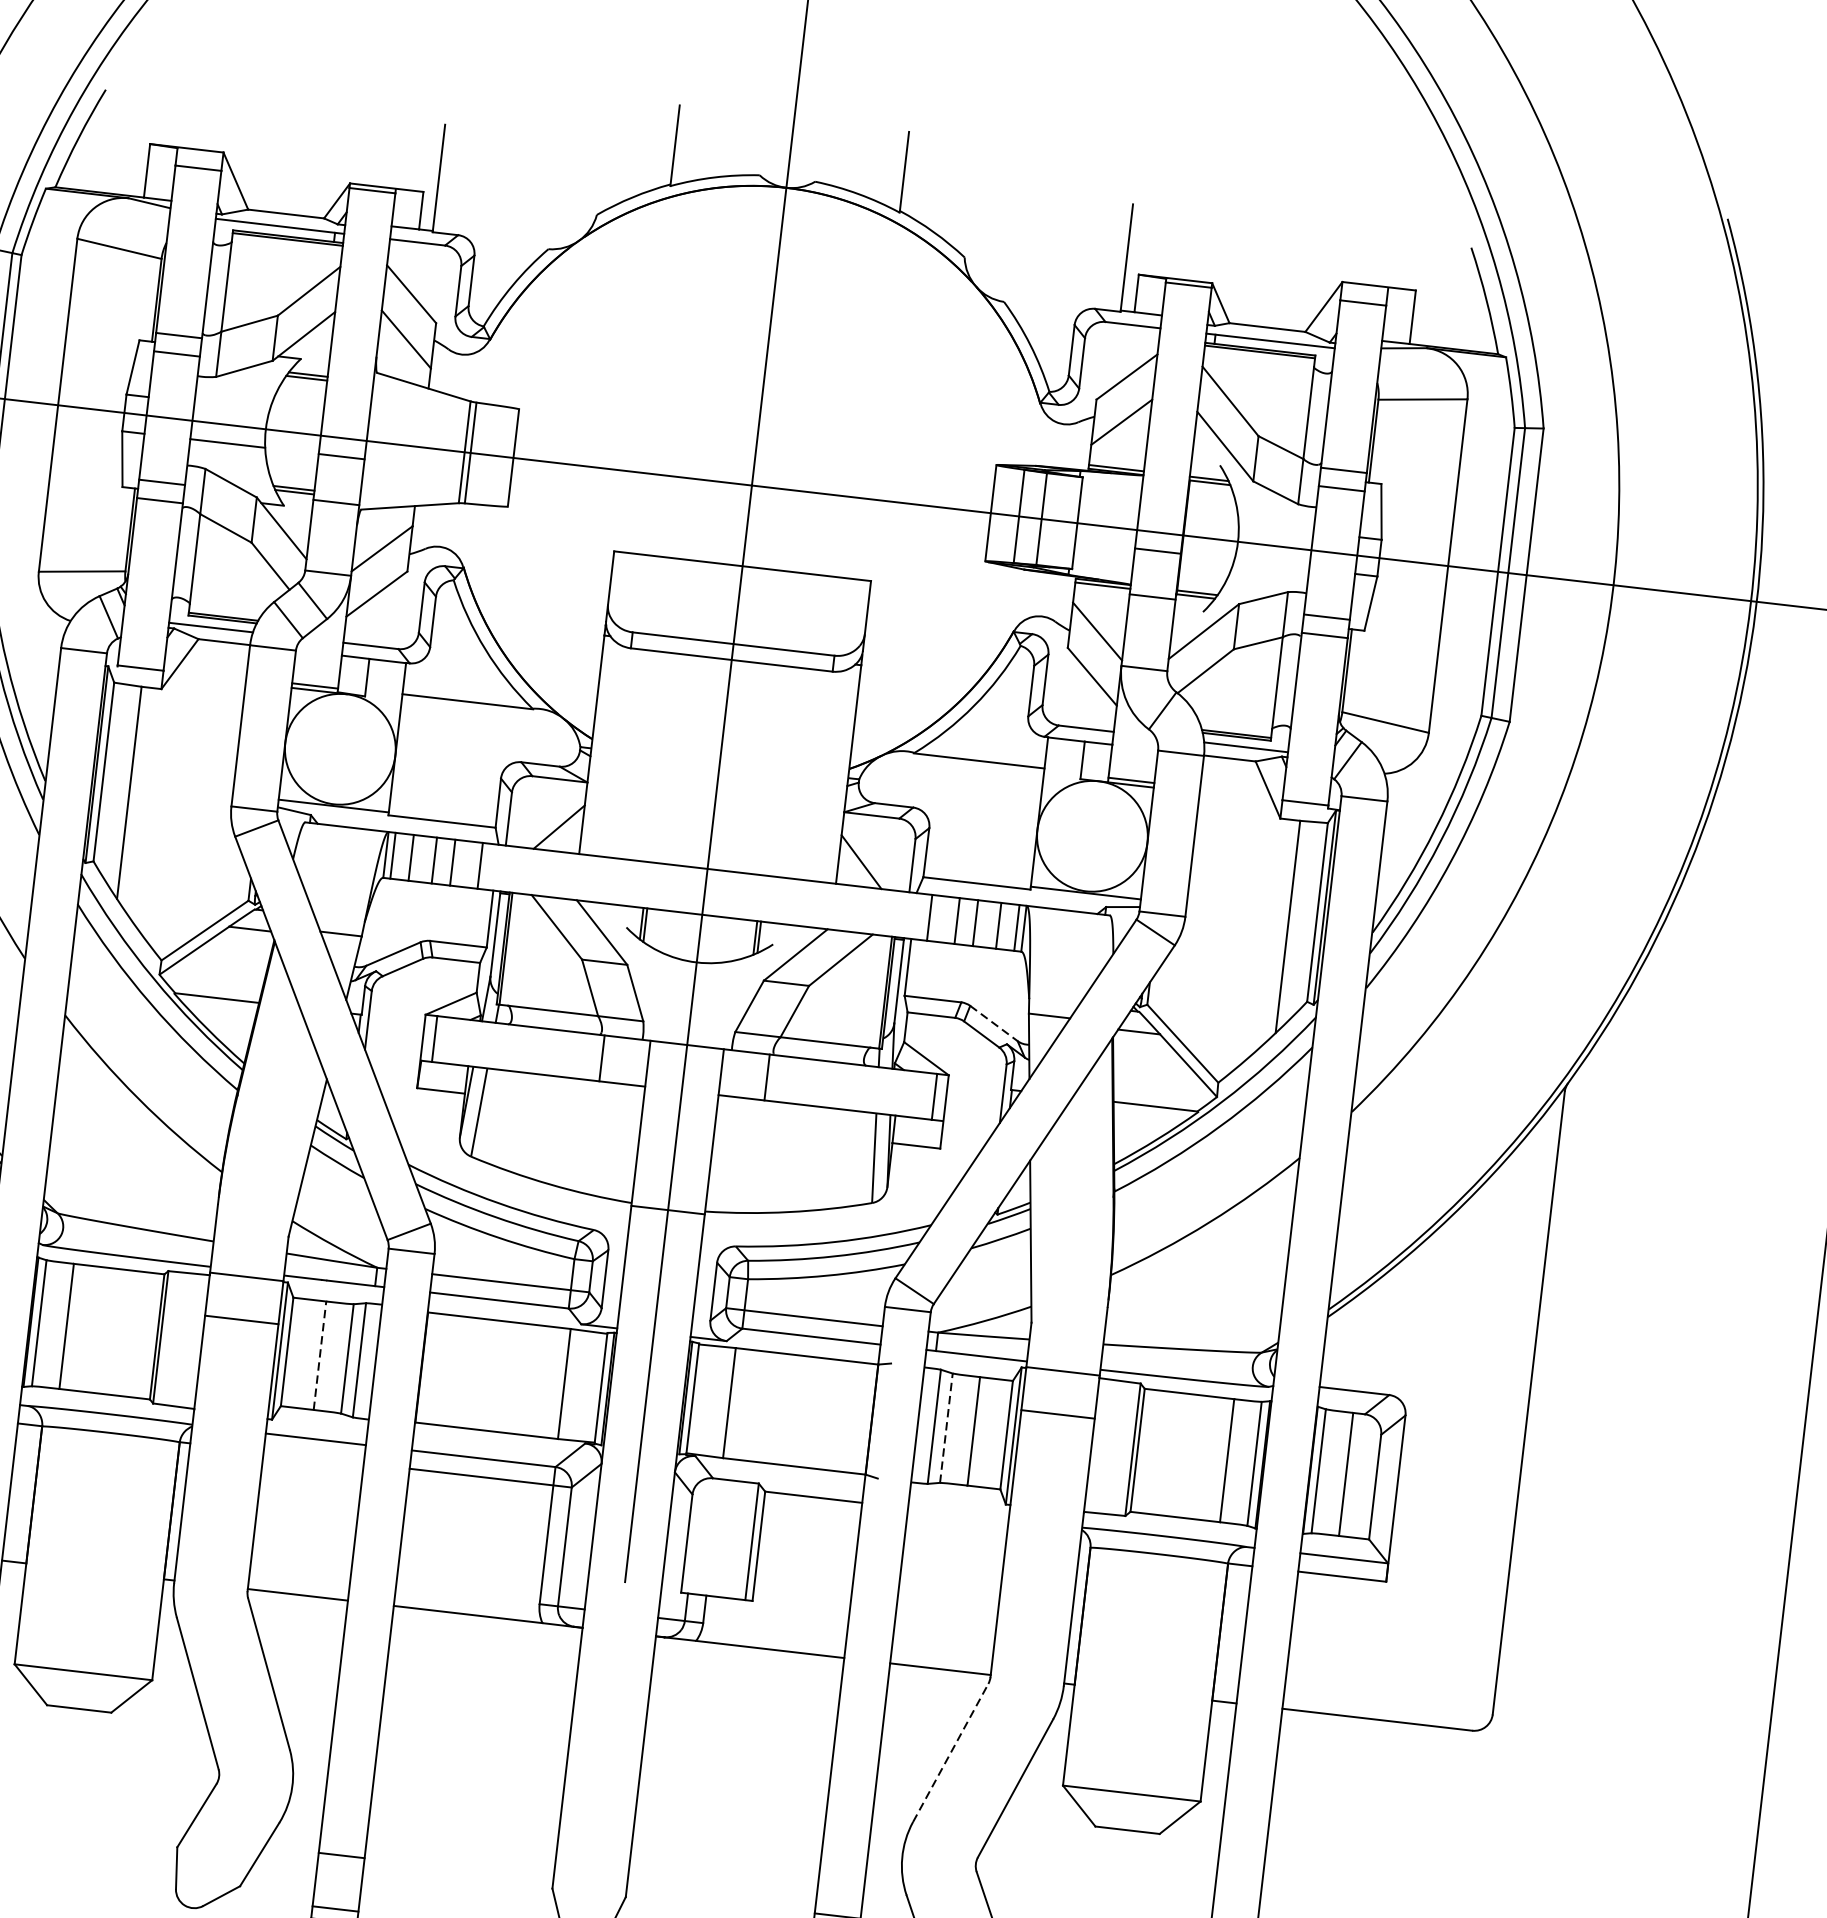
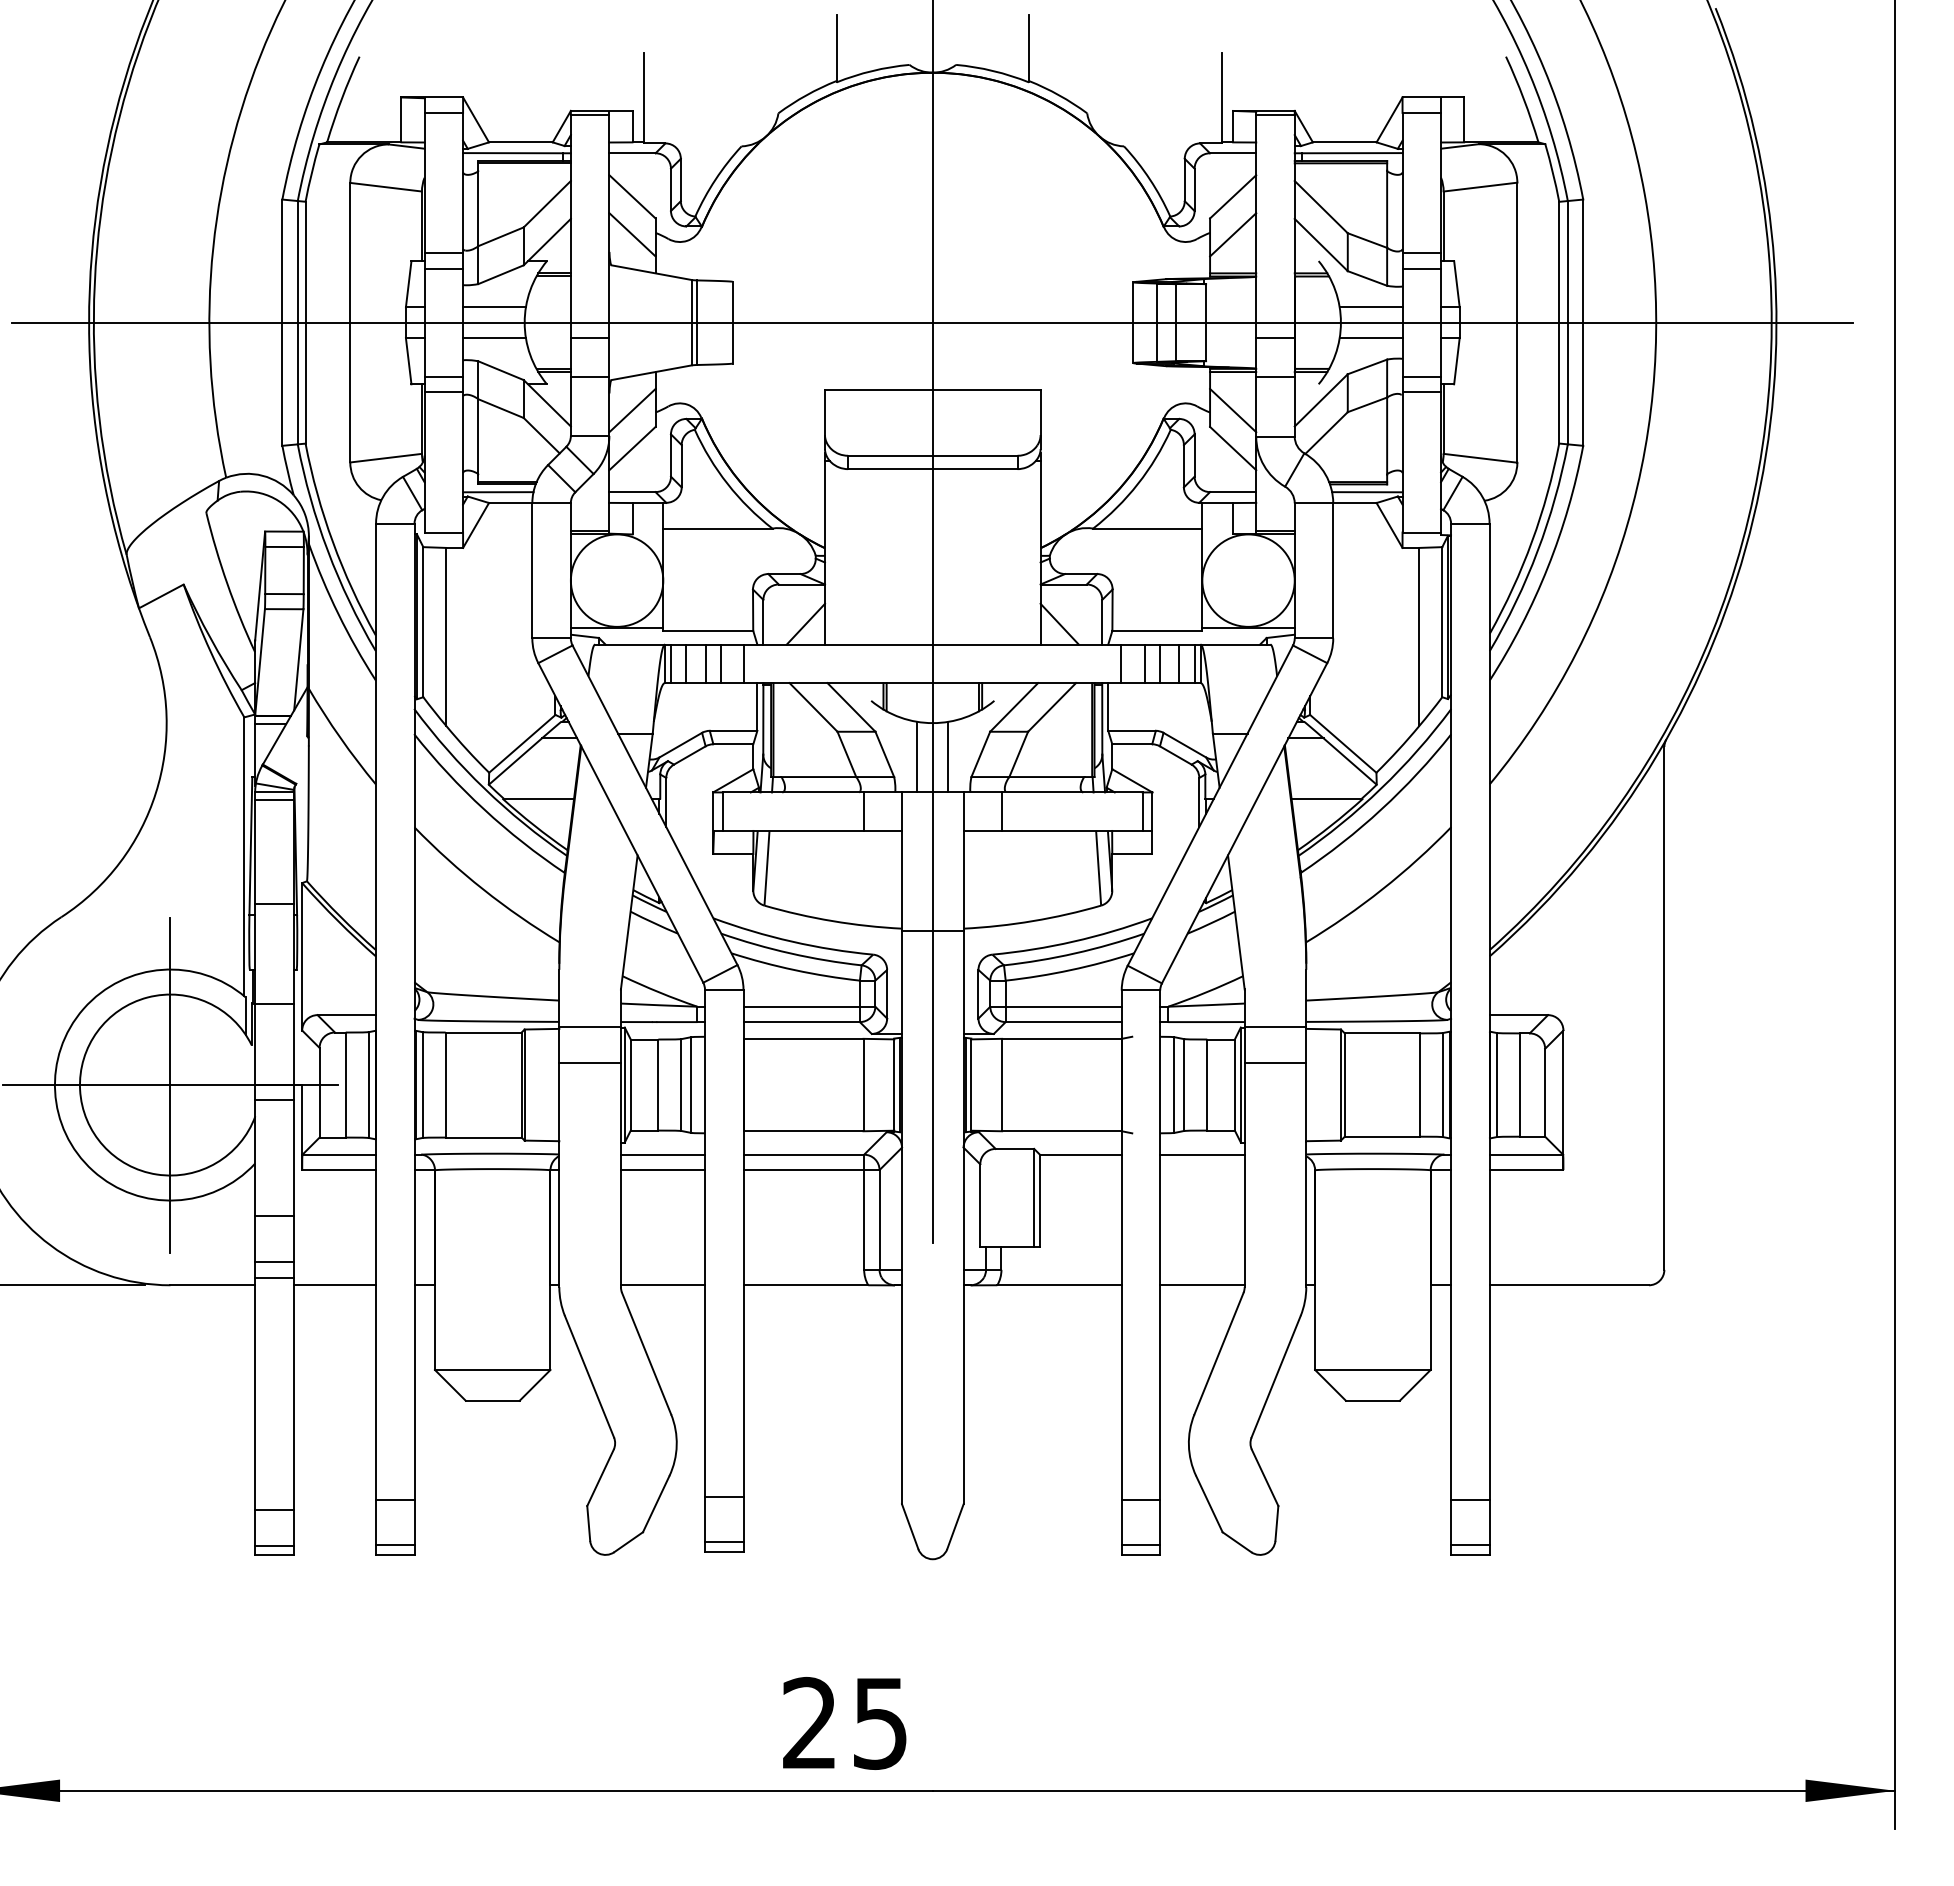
line: (231, 407) -> (494, 307), added
line: (1275, 527) -> (1370, 307), added
line: (1271, 564) -> (1370, 338), added
line: (673, 1000) -> (917, 756), added
line: (710, 1004) -> (948, 756), added
line: (993, 1023) -> (1184, 745), dashed -> solid
line: (320, 1356) -> (658, 1085), dashed -> solid
line: (946, 1428) -> (1184, 1085), dashed -> solid
line: (313, 1458) -> (662, 1170), added
line: (958, 1513) -> (1202, 1154), added
line: (951, 1752) -> (1219, 1353), dashed -> solid

